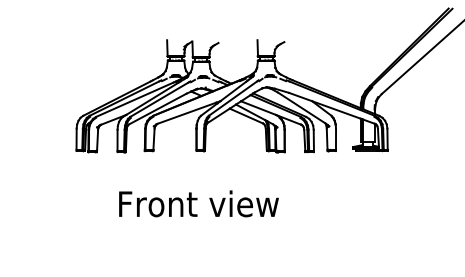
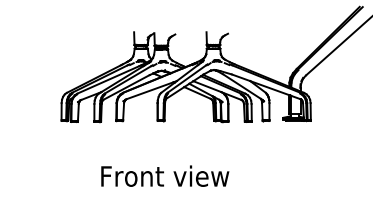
text: (198, 203) -> (164, 175), moved

